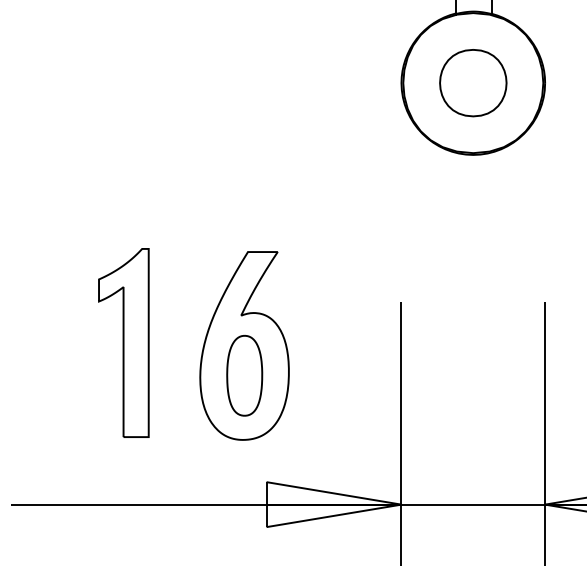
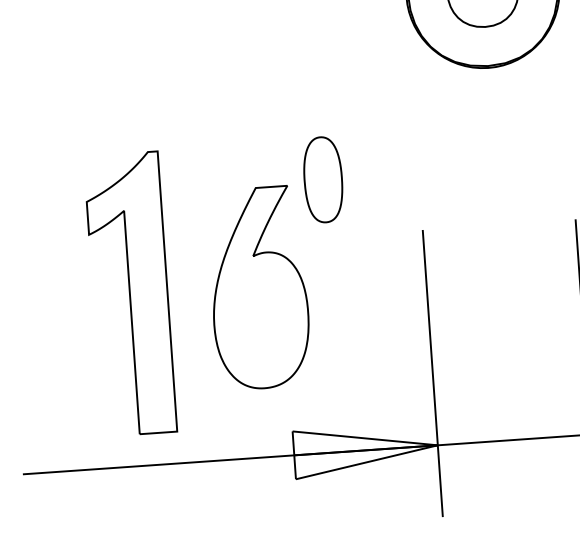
part: (123, 342) -> (130, 293), size x1.4
part: (244, 375) -> (323, 179), moved

